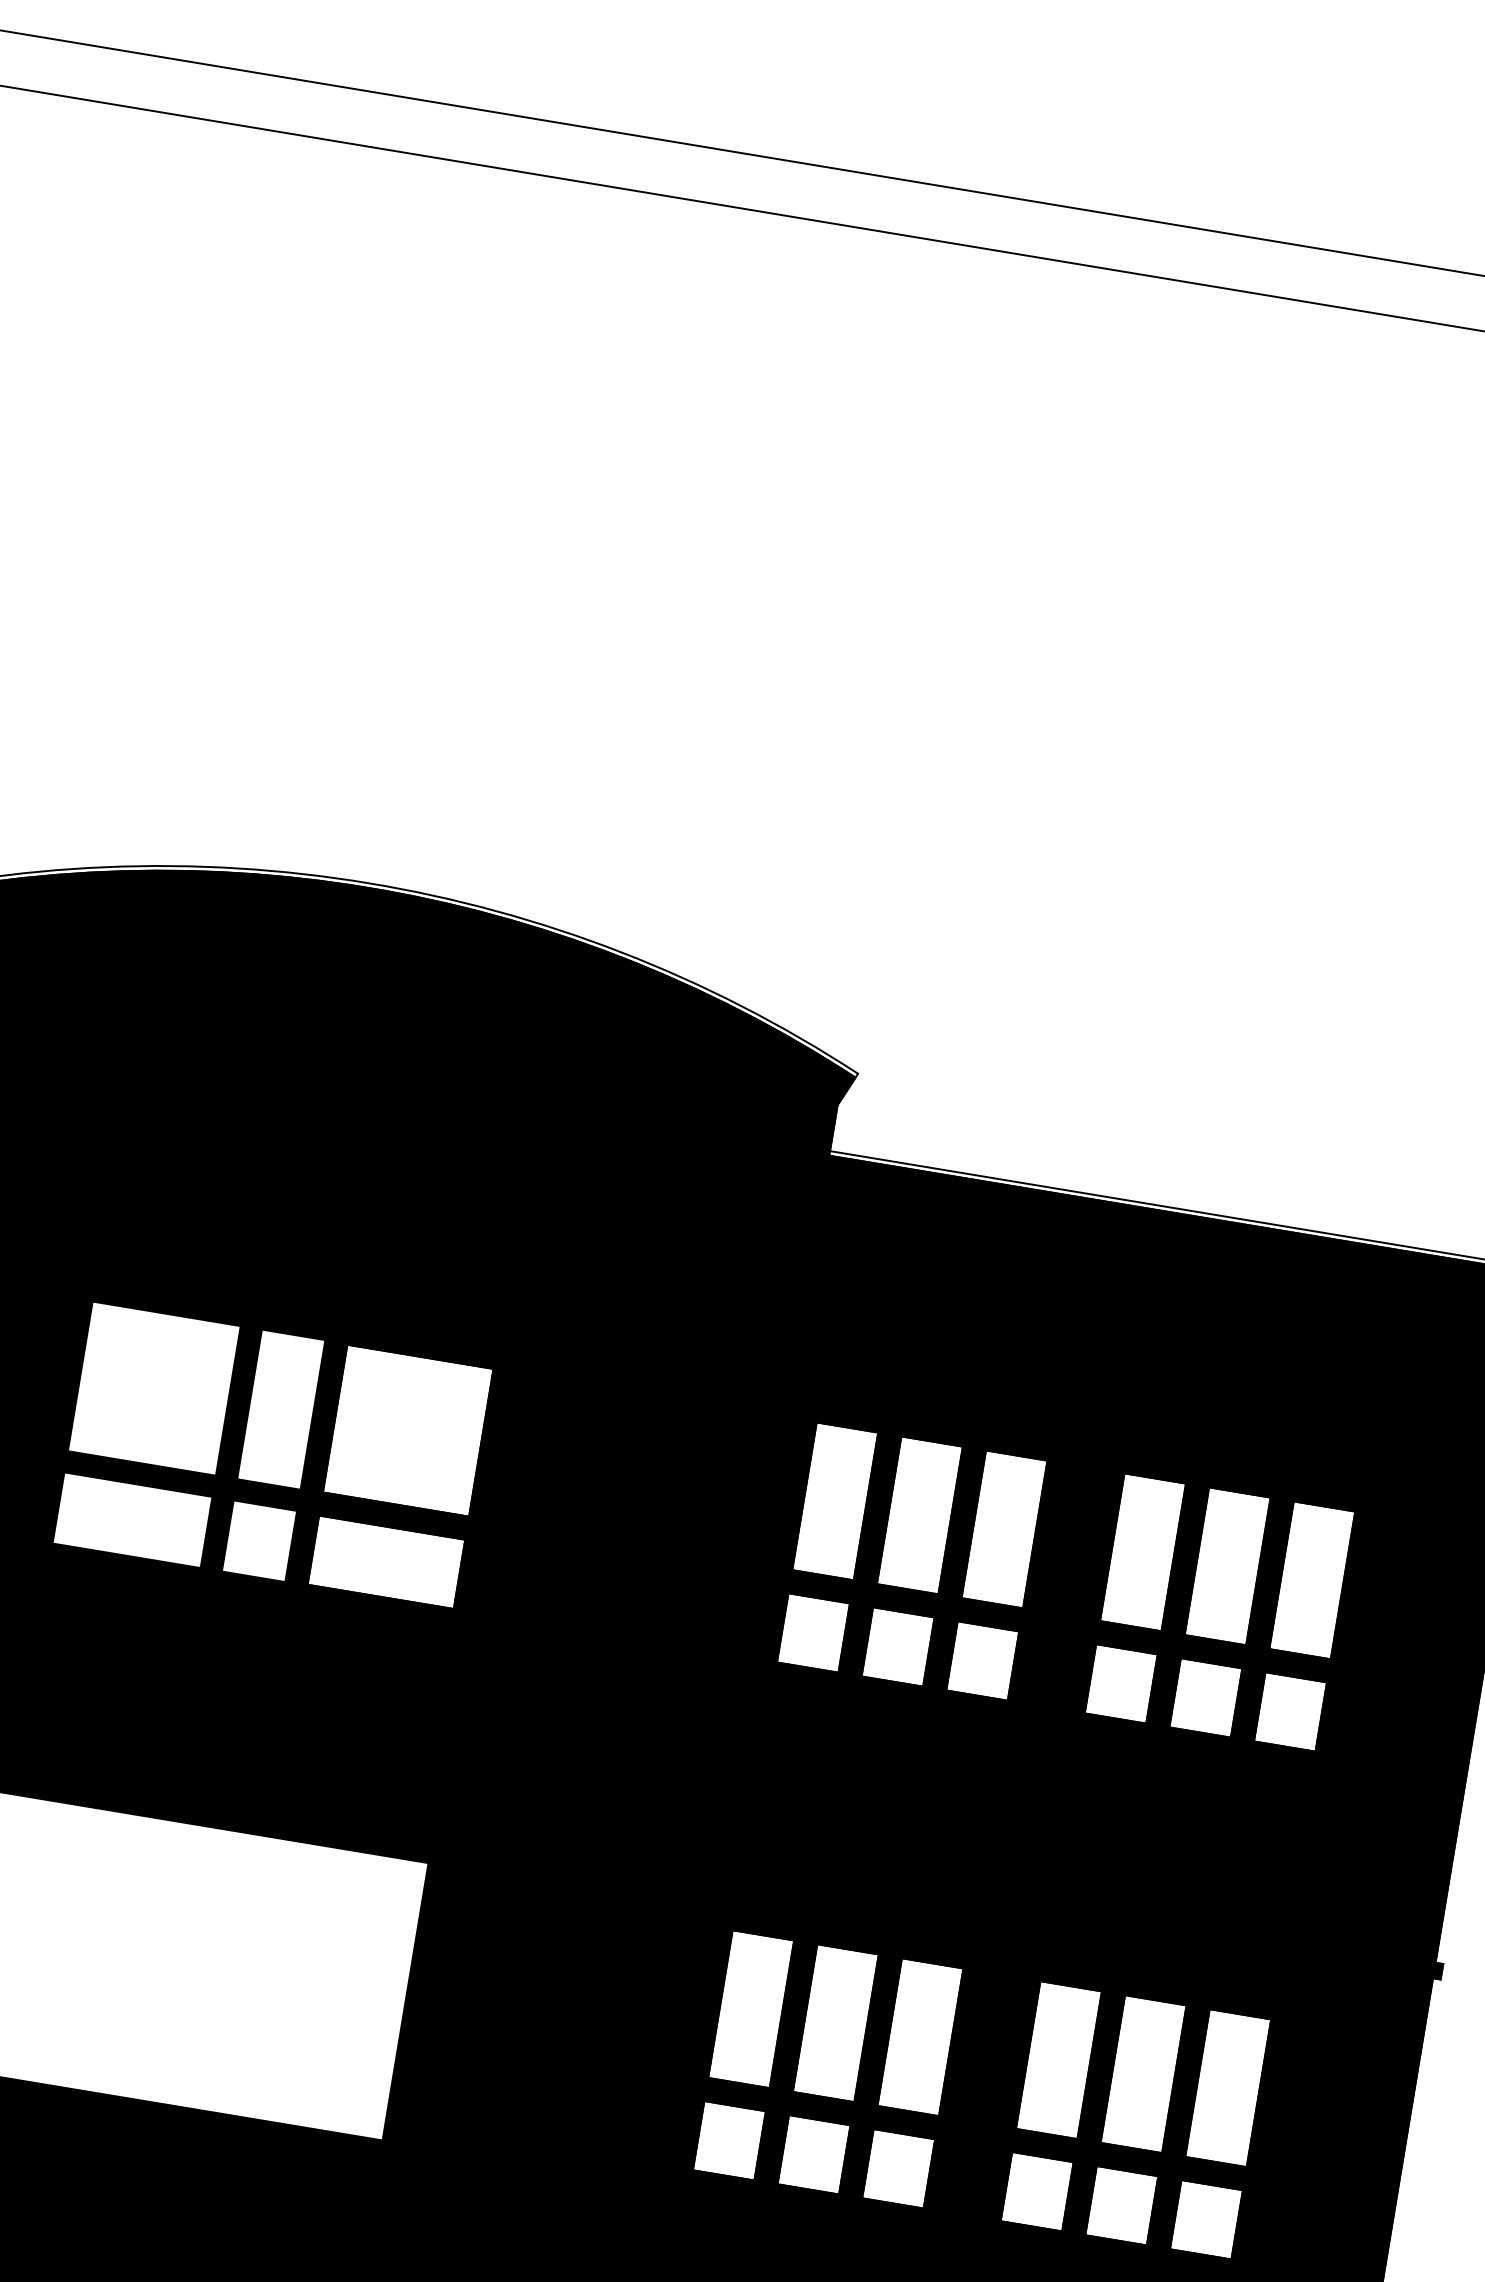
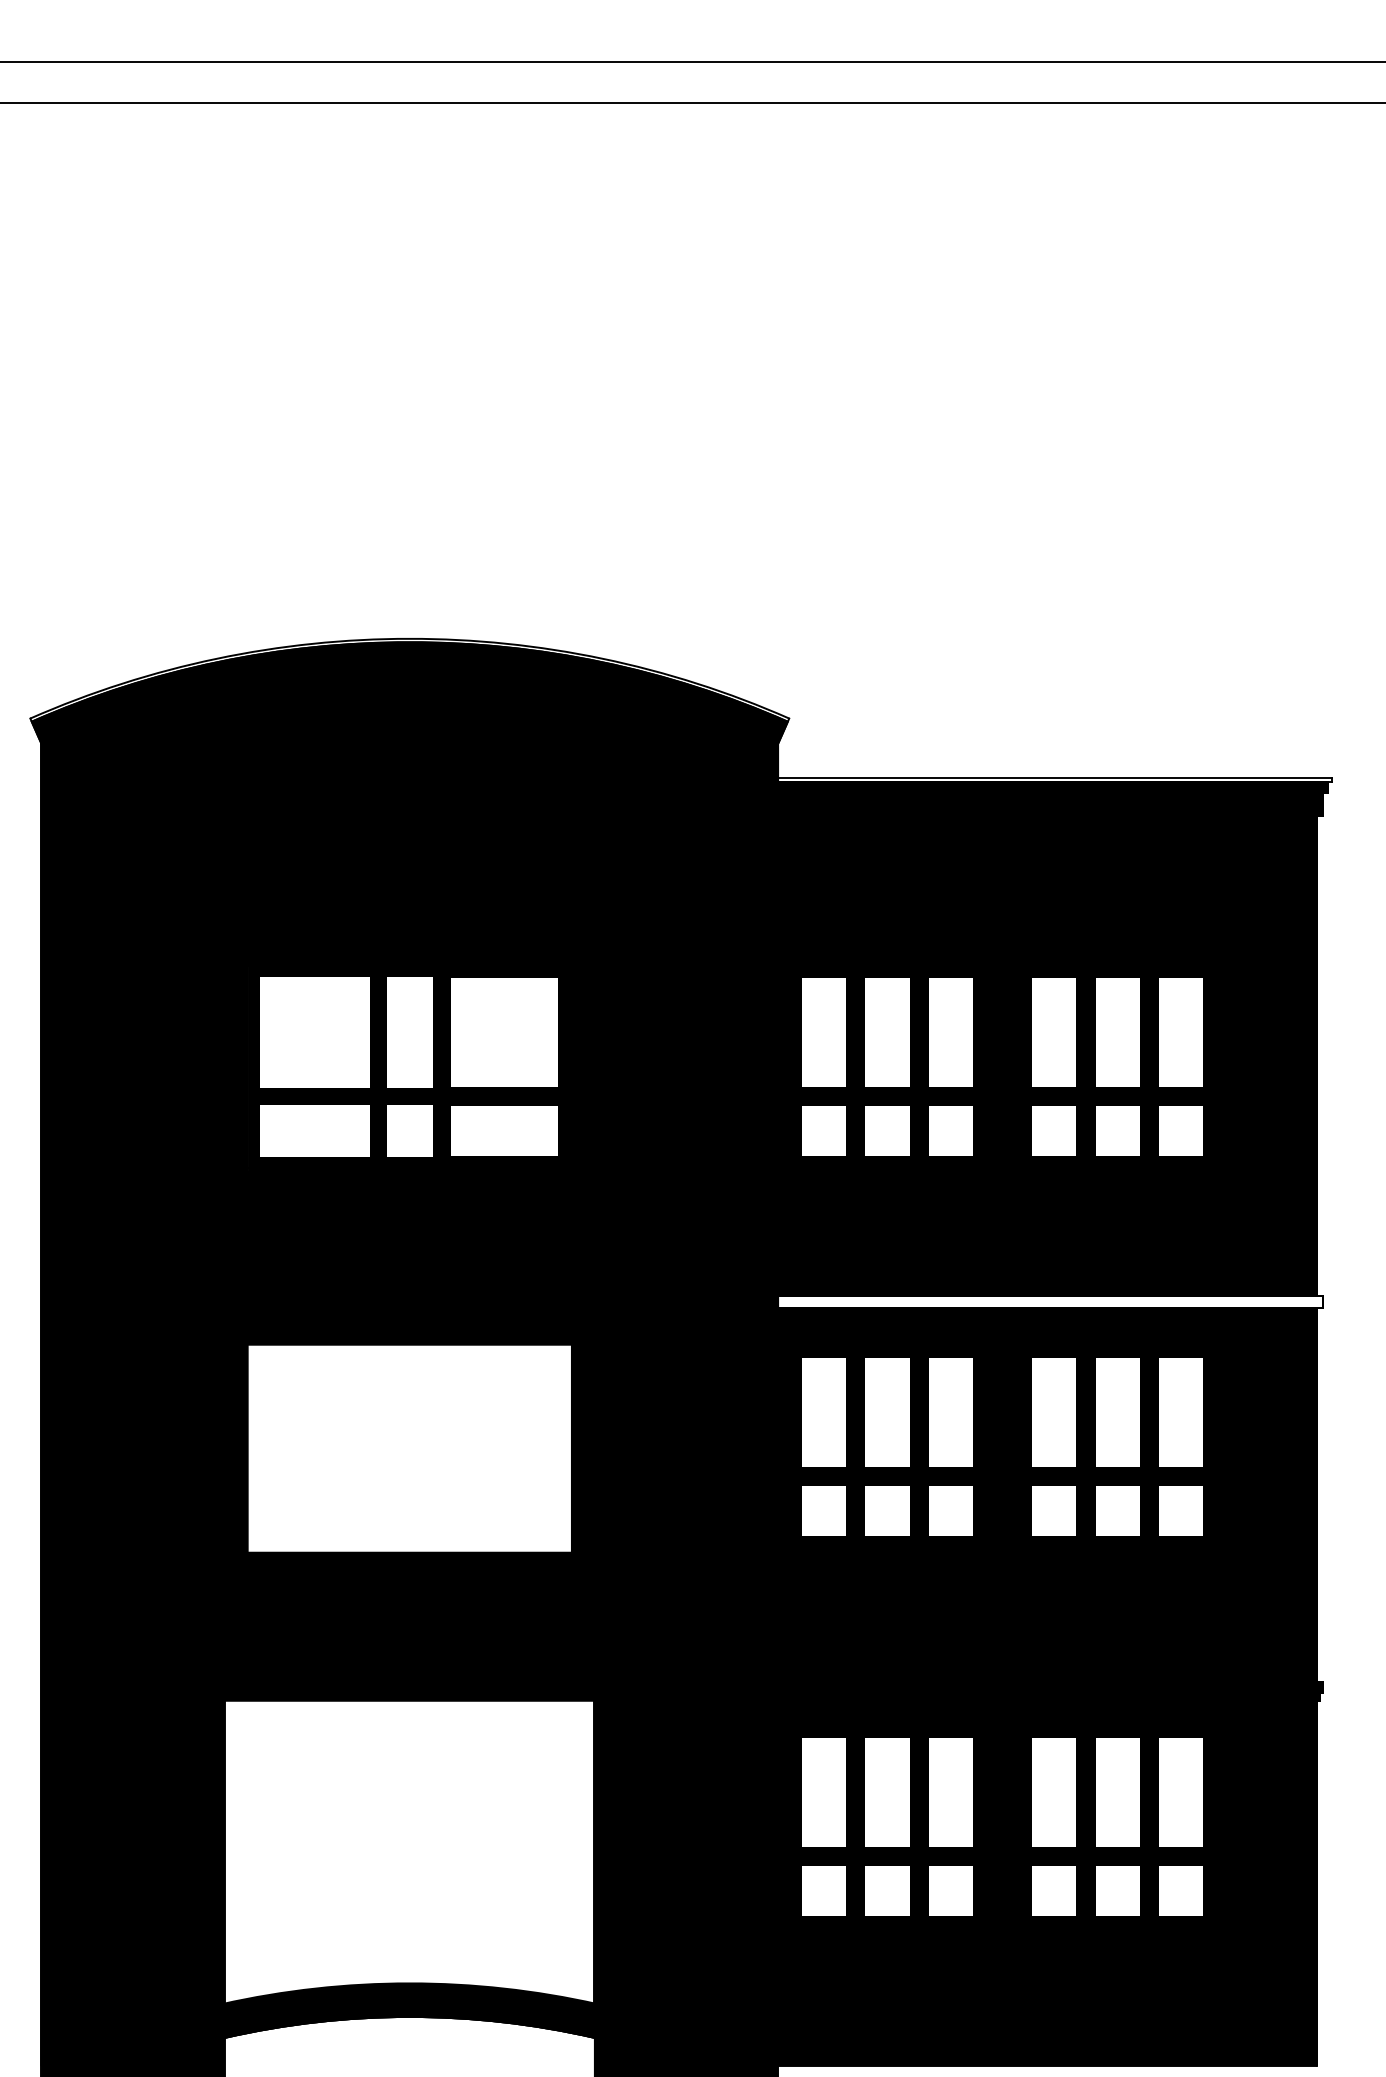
fill: (1078, 1910) -> (1050, 1301), removed

